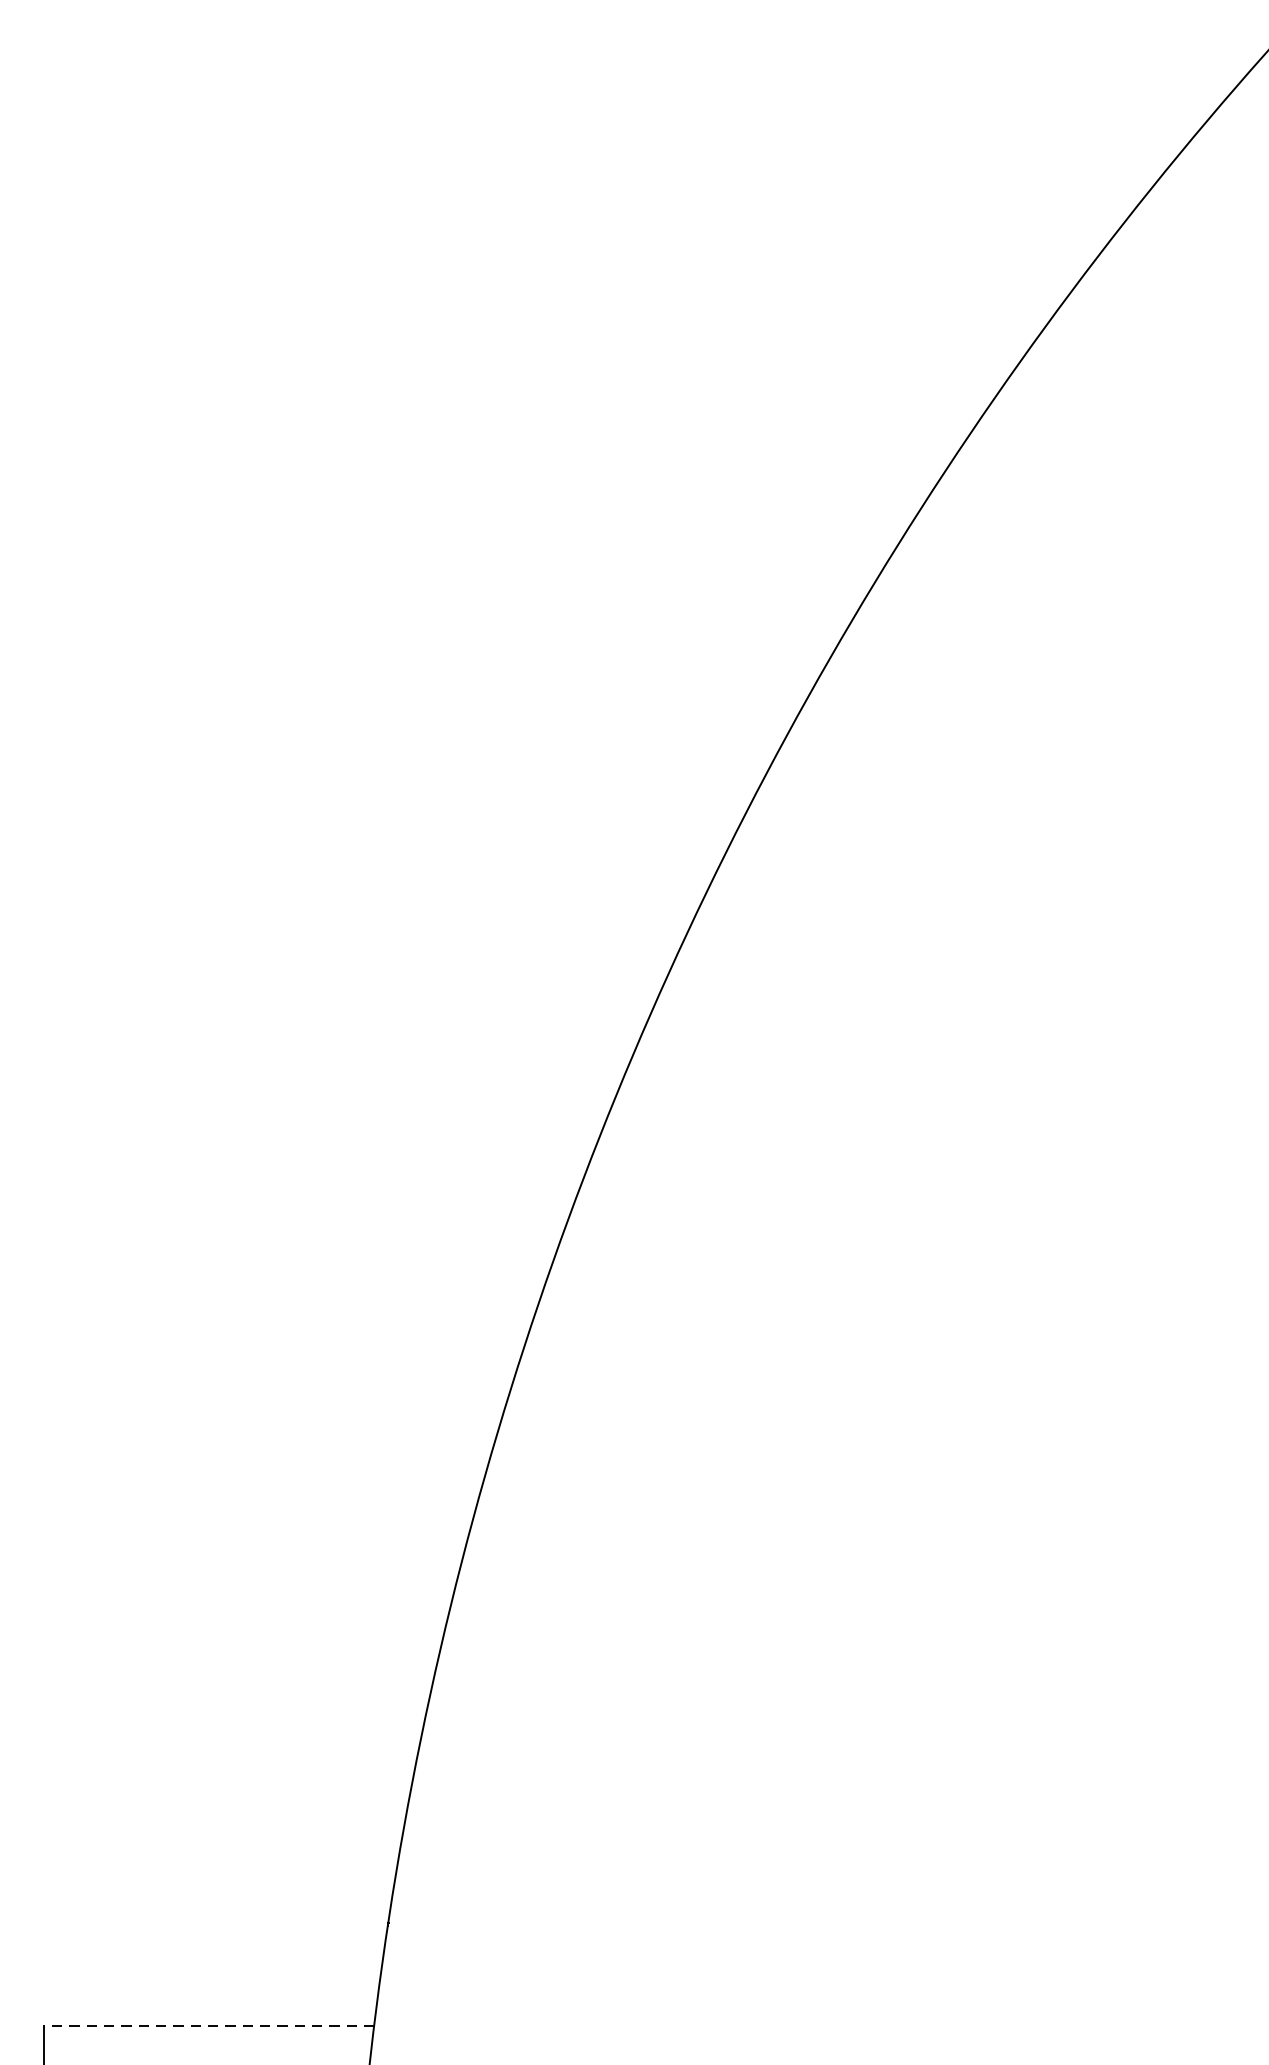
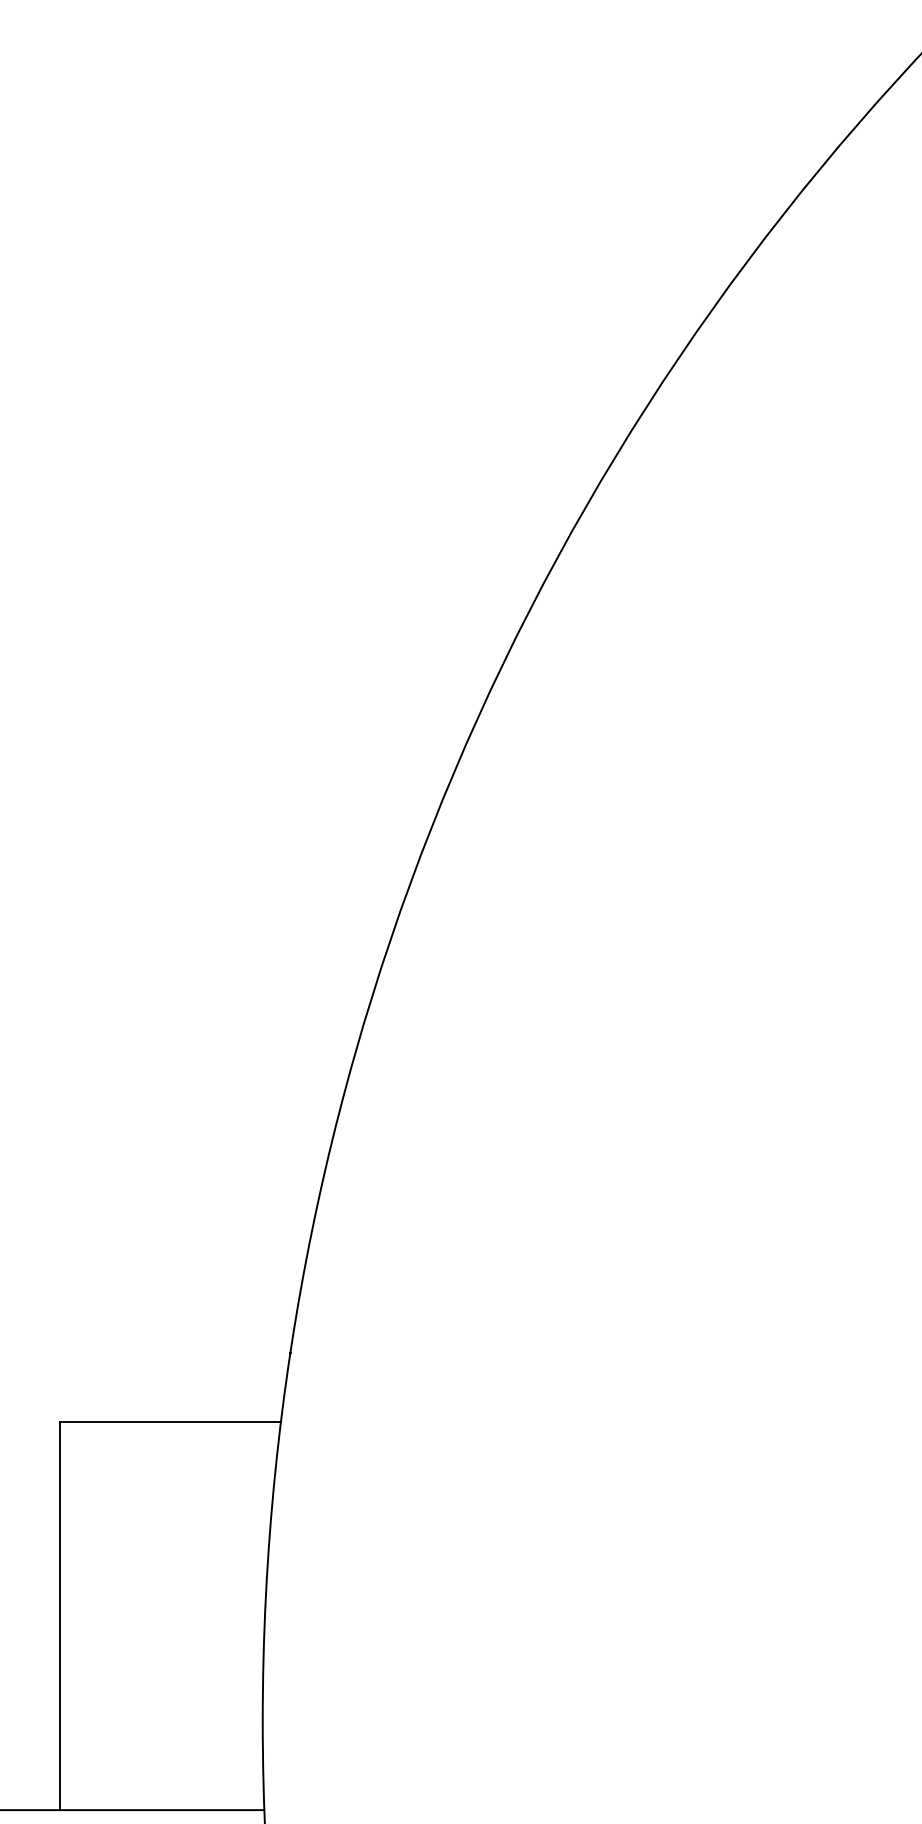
line: (209, 2026) -> (170, 1422), dashed -> solid

